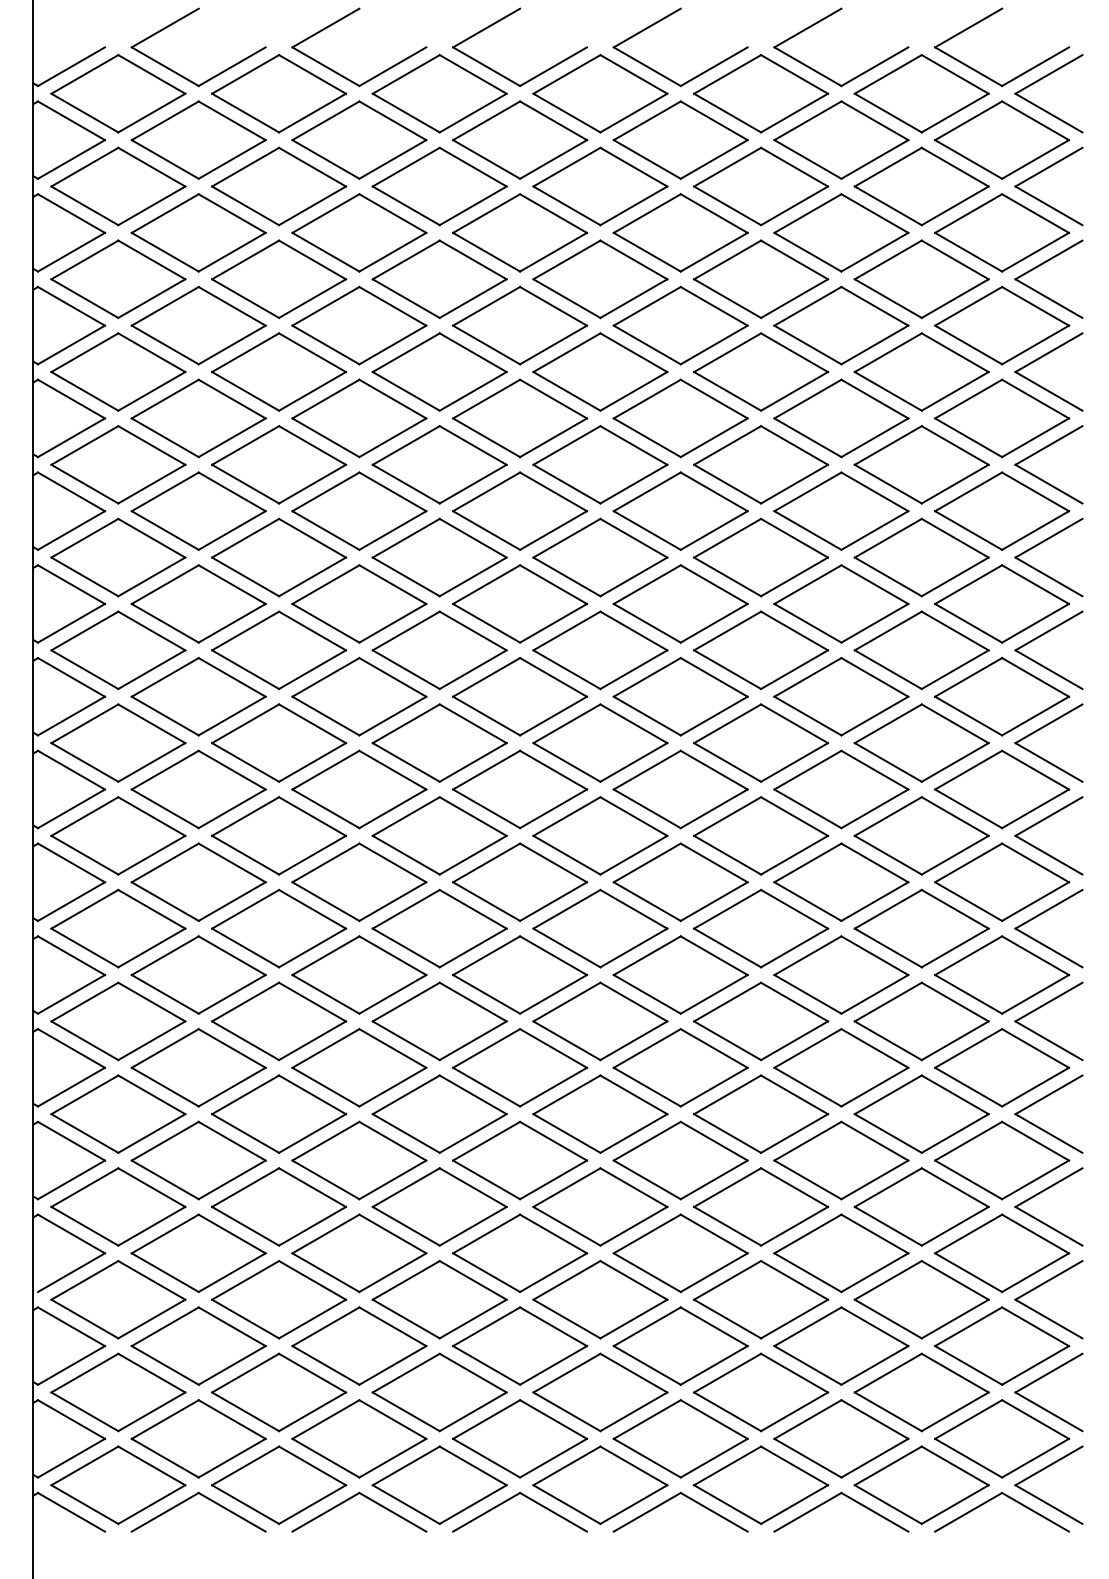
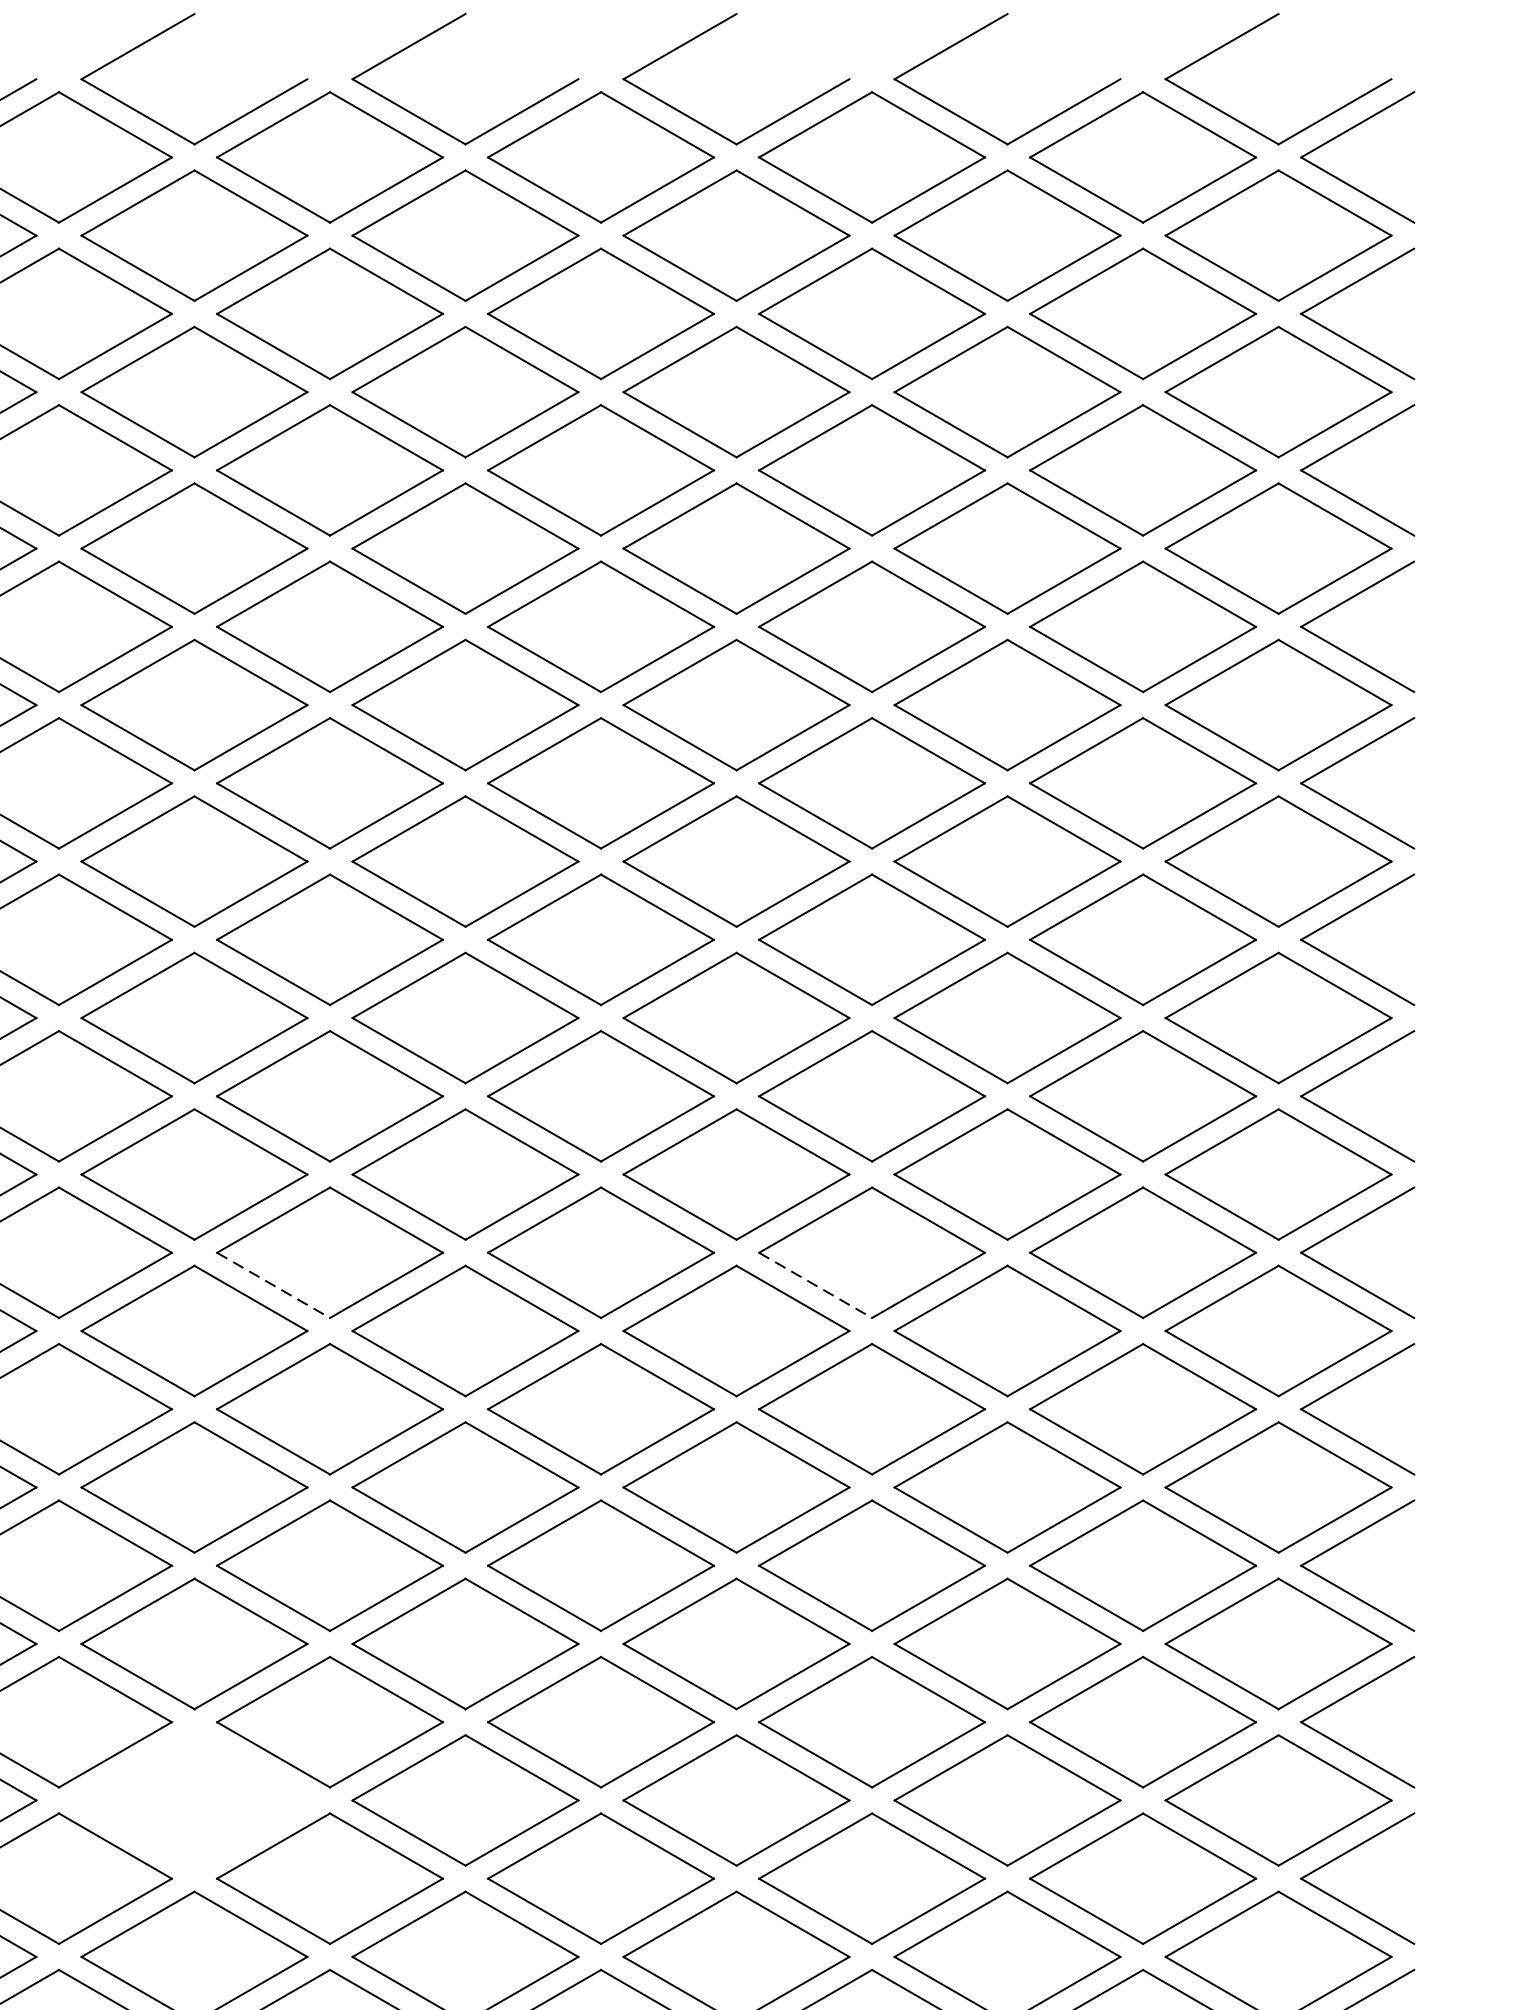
line: (406, 762) -> (273, 1285), solid -> dashed
line: (727, 762) -> (815, 1285), solid -> dashed
part: (359, 1067) -> (194, 1799), removed

